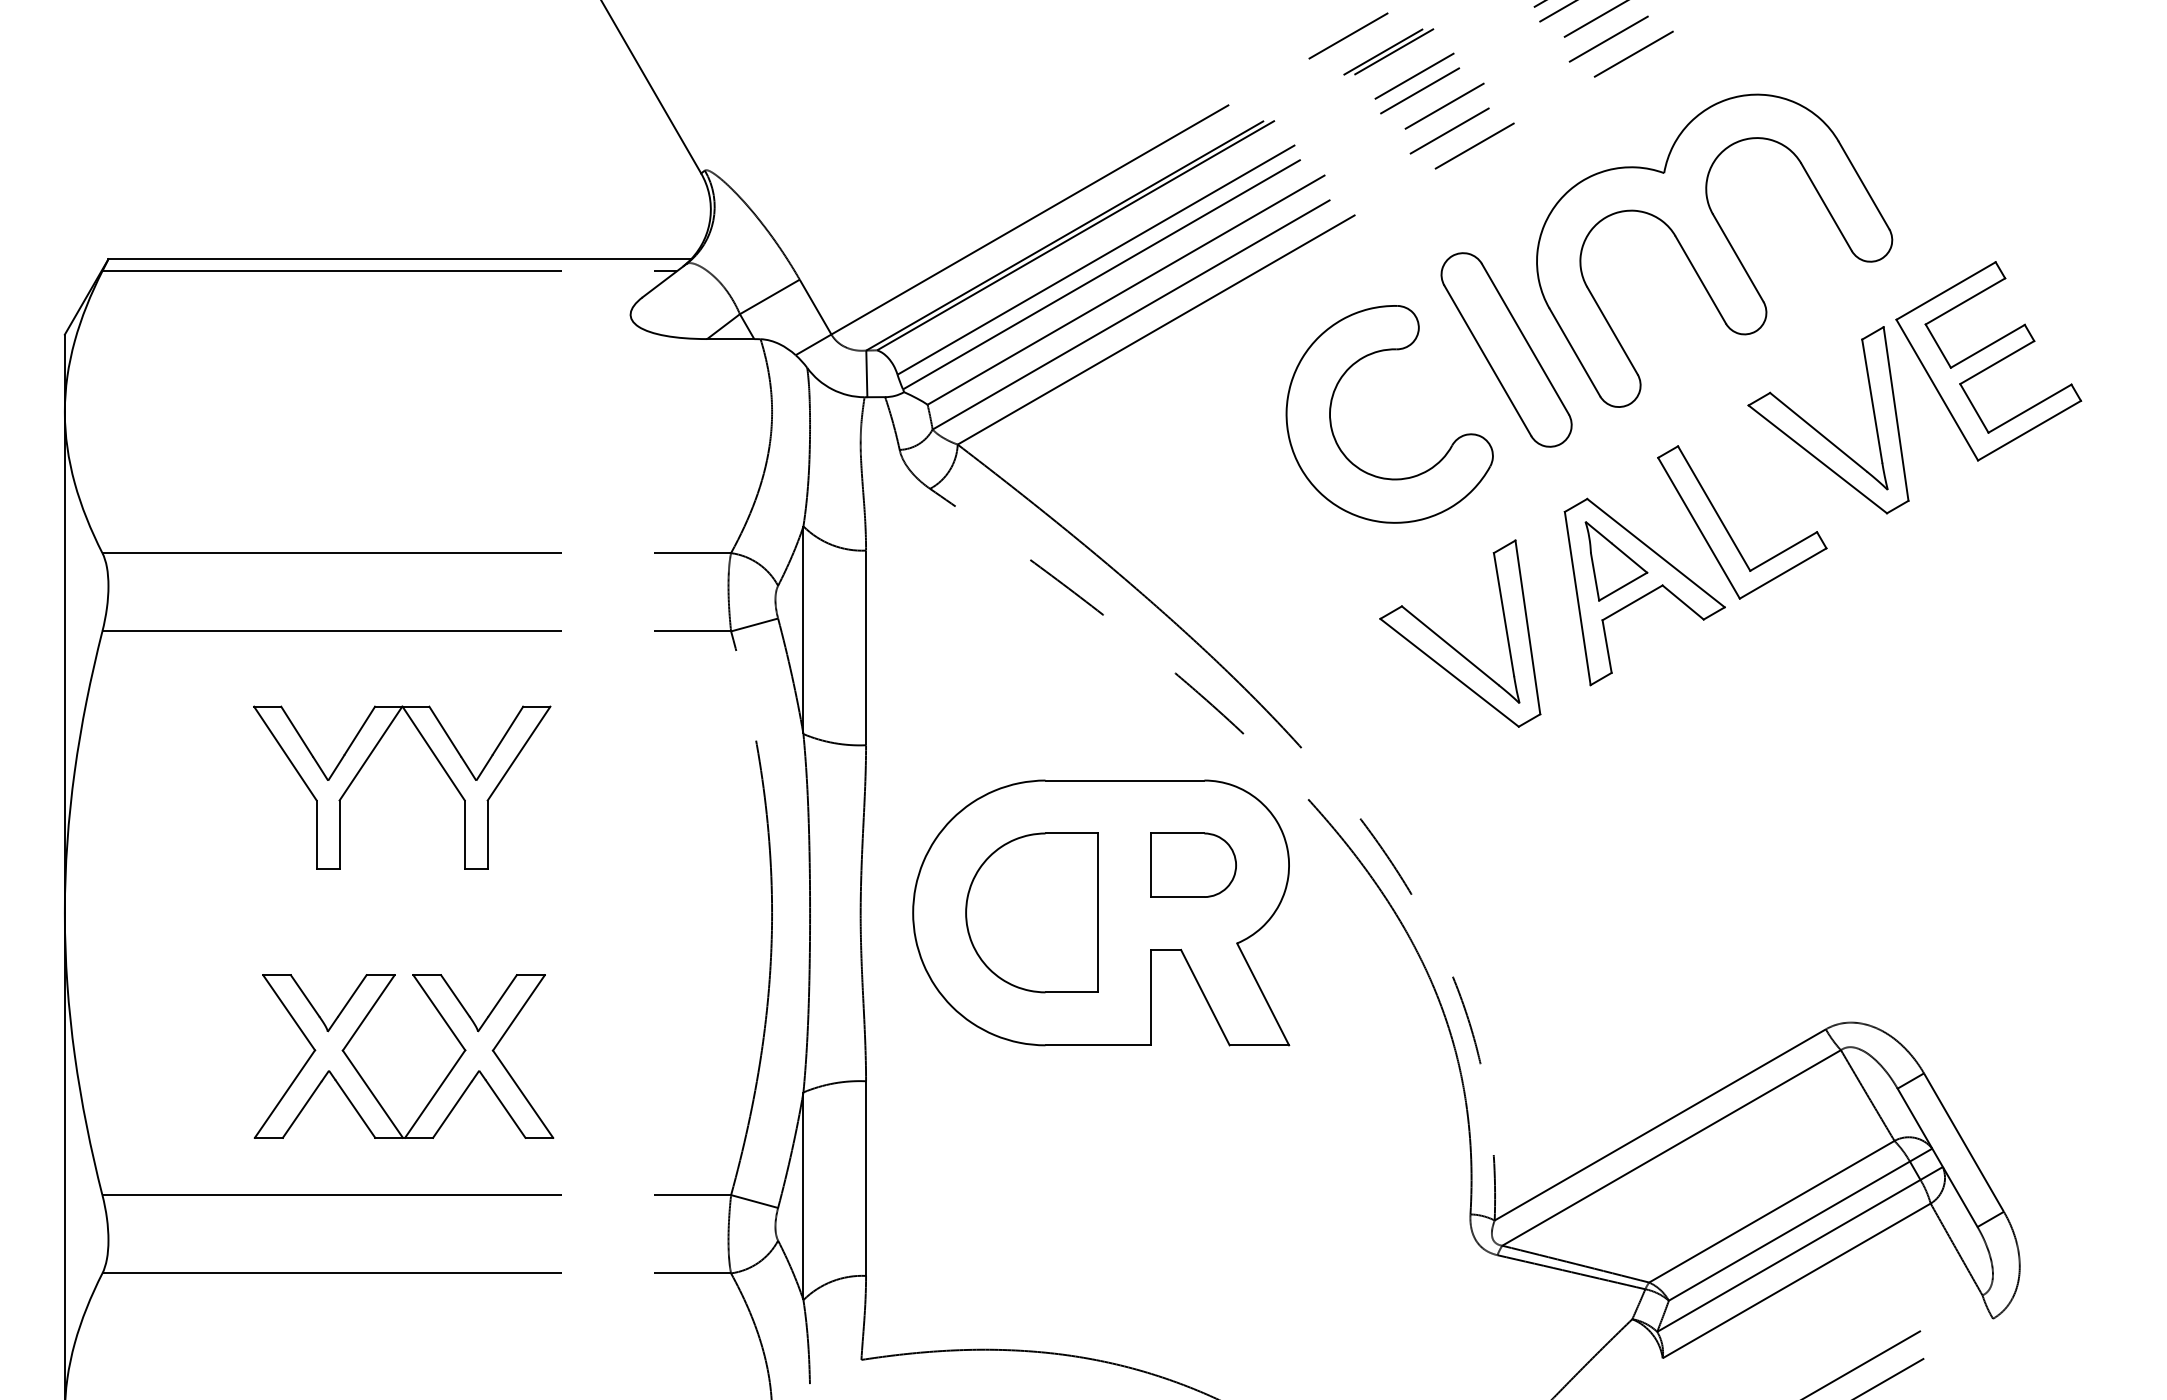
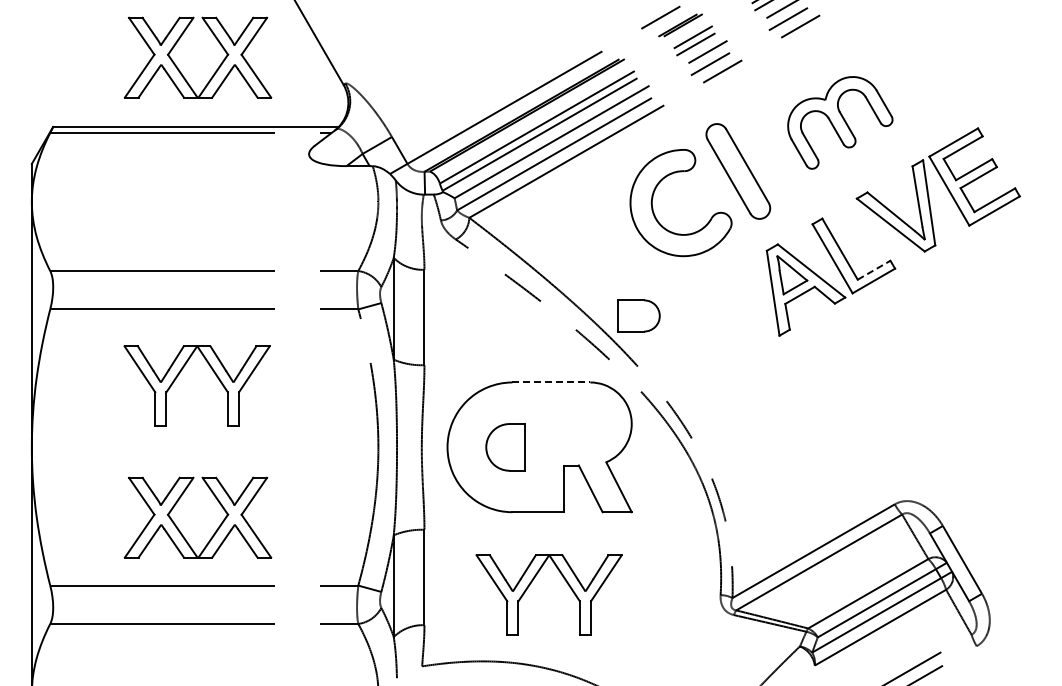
part: (366, 141) -> (179, 69), added
part: (1715, 250) -> (840, 122), size x0.6
line: (1784, 552) -> (874, 270), solid -> dashed
part: (1451, 643) -> (711, 315), removed
line: (1125, 780) -> (551, 382), solid -> dashed
part: (1192, 864) -> (638, 315), moved
part: (1031, 913) -> (505, 447), size x0.6
part: (1086, 1188) -> (532, 582), added

